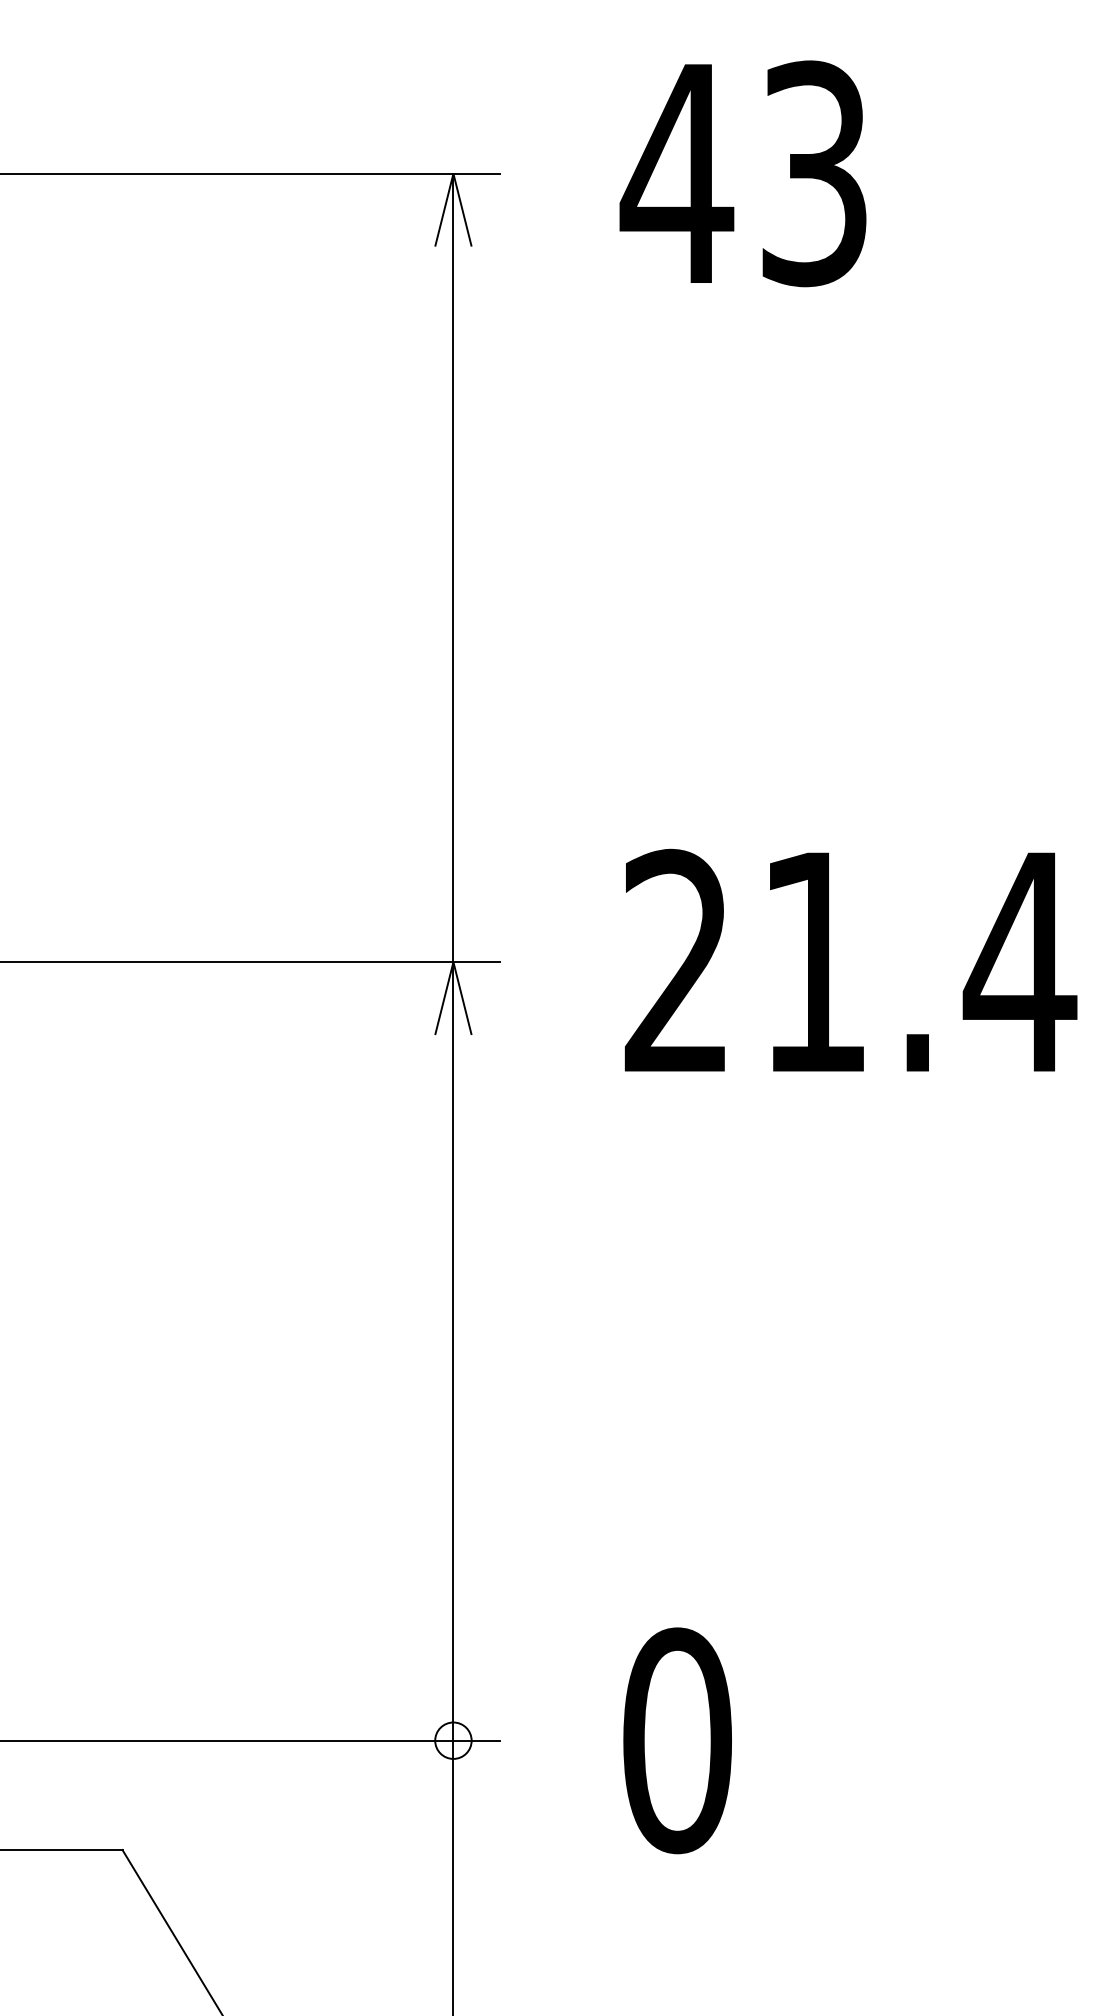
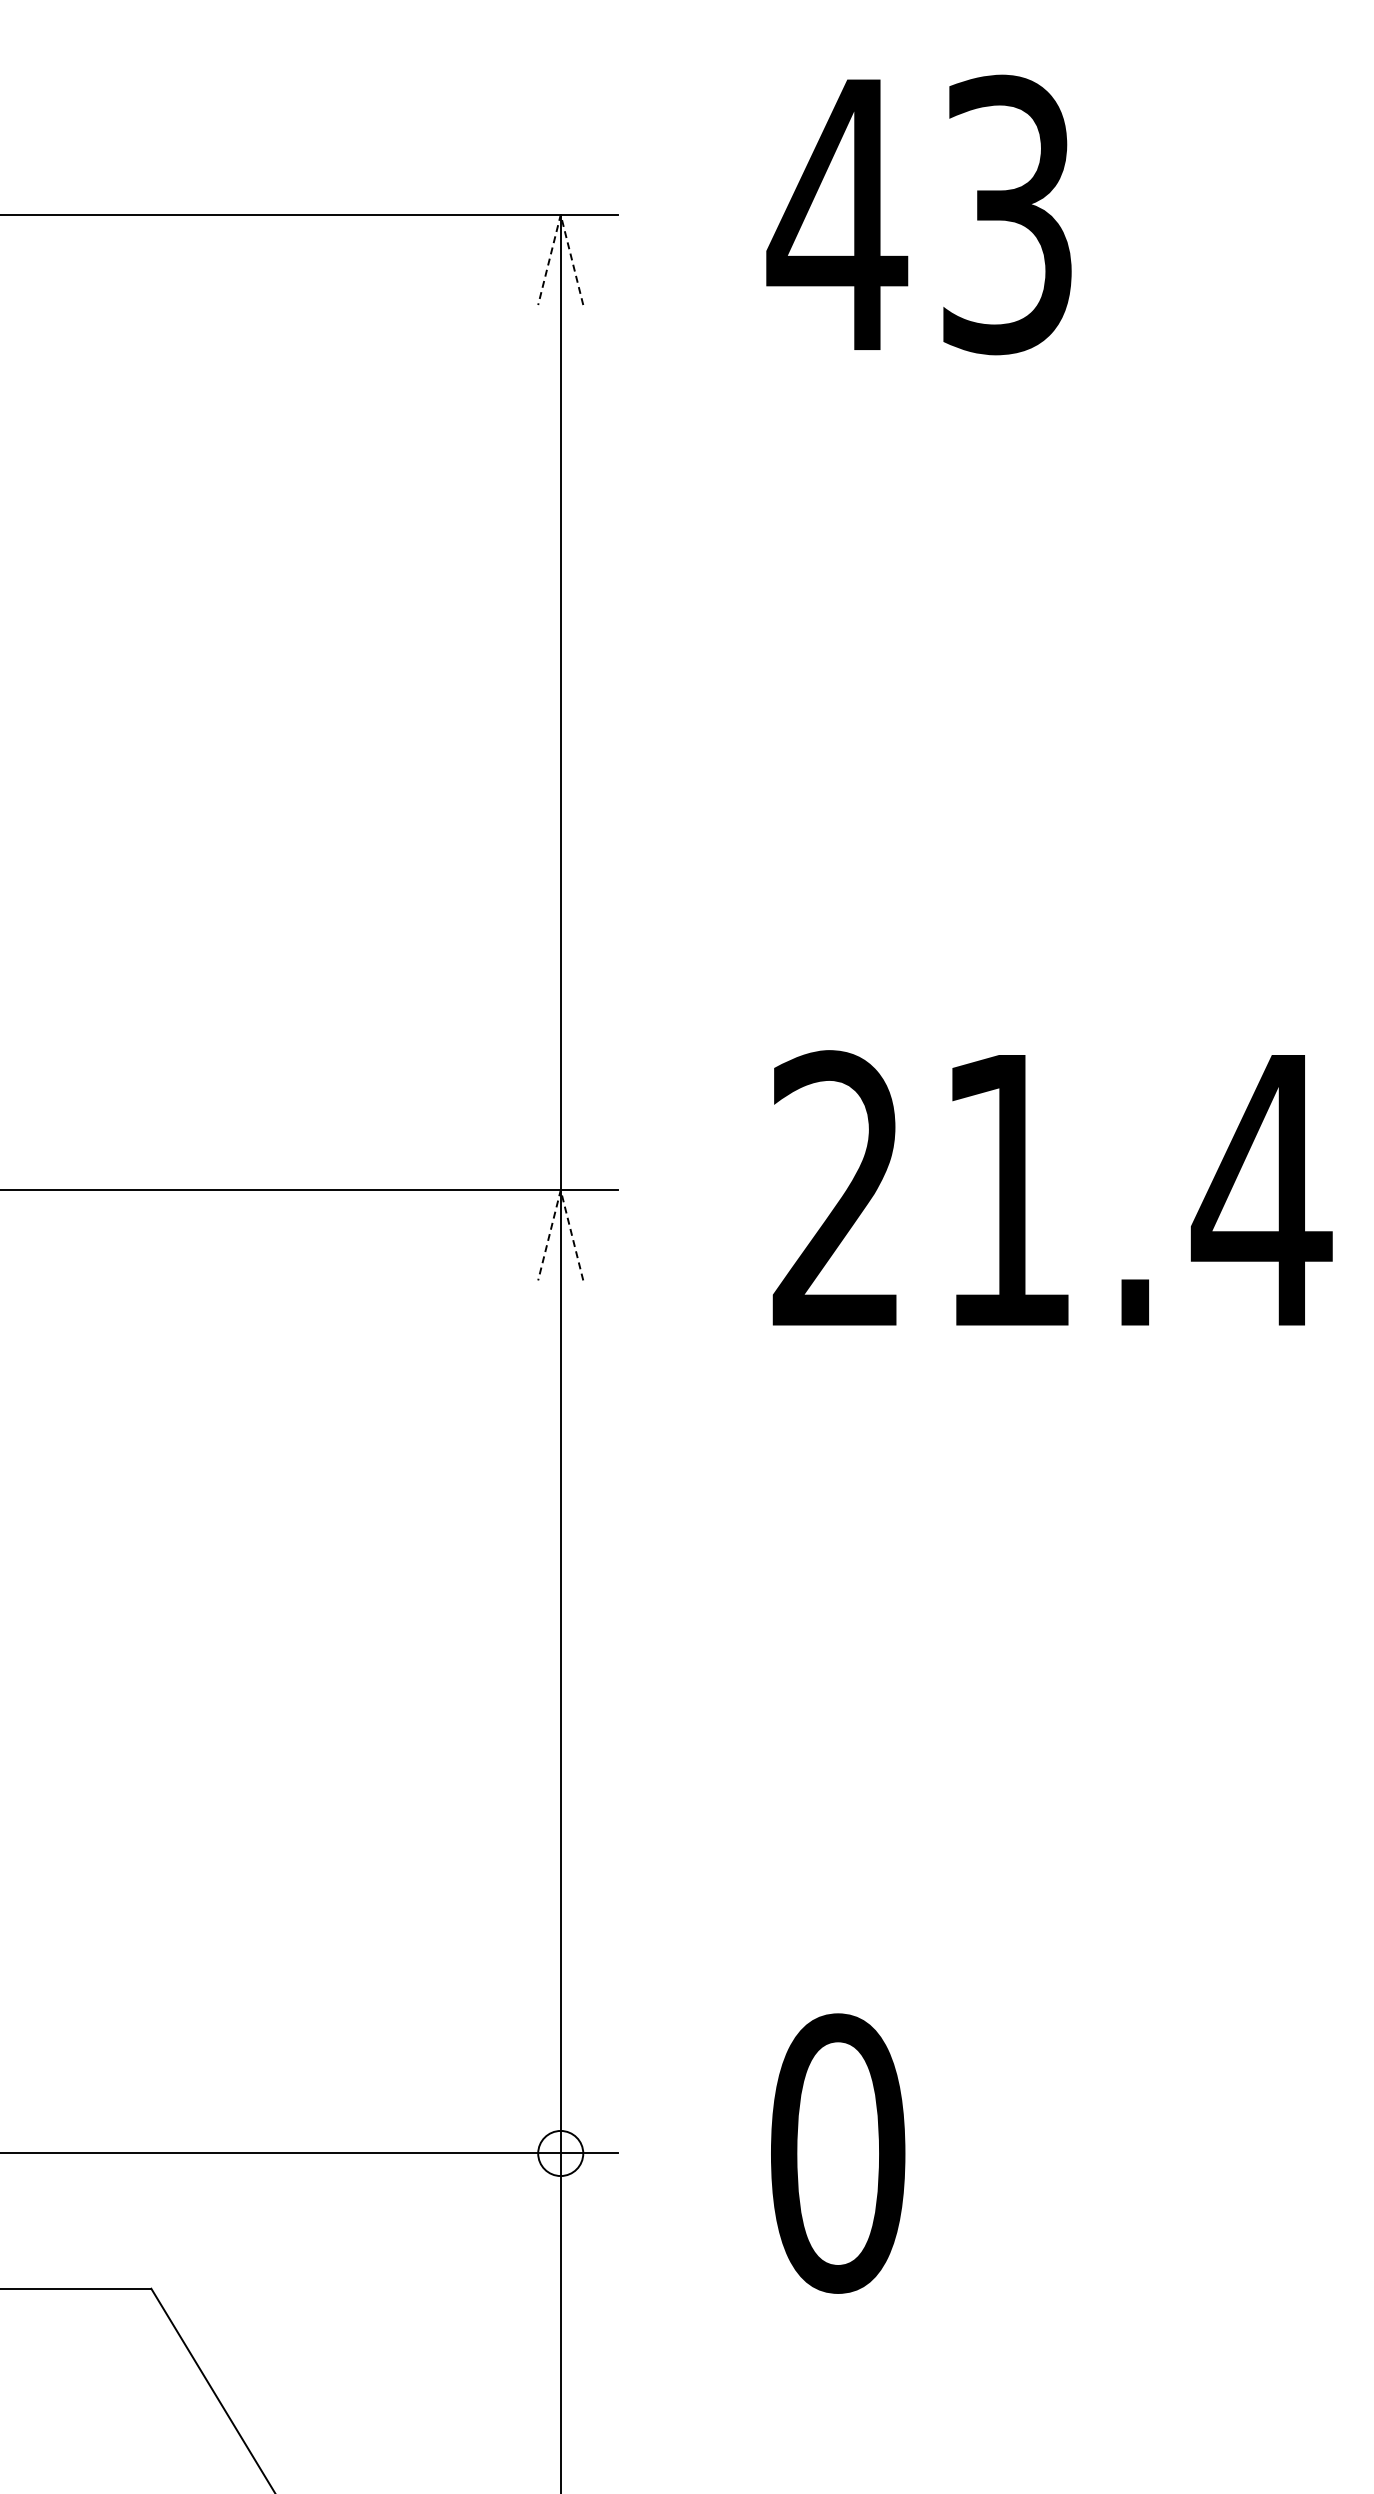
line: (453, 173) -> (560, 214), solid -> dashed
line: (453, 962) -> (560, 1190), solid -> dashed

